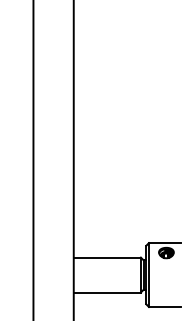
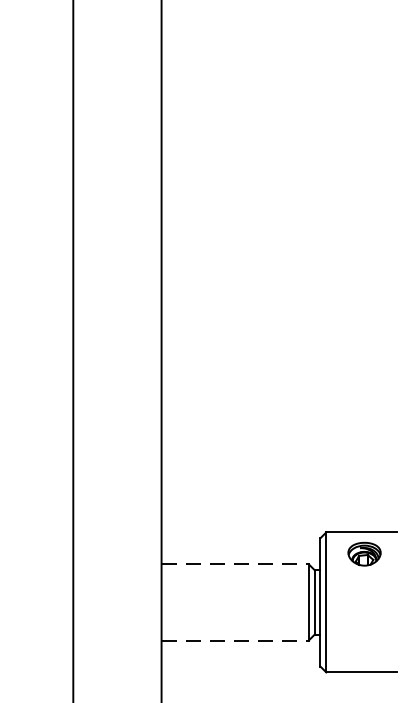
line: (107, 257) -> (235, 563), solid -> dashed
line: (107, 292) -> (235, 640), solid -> dashed

